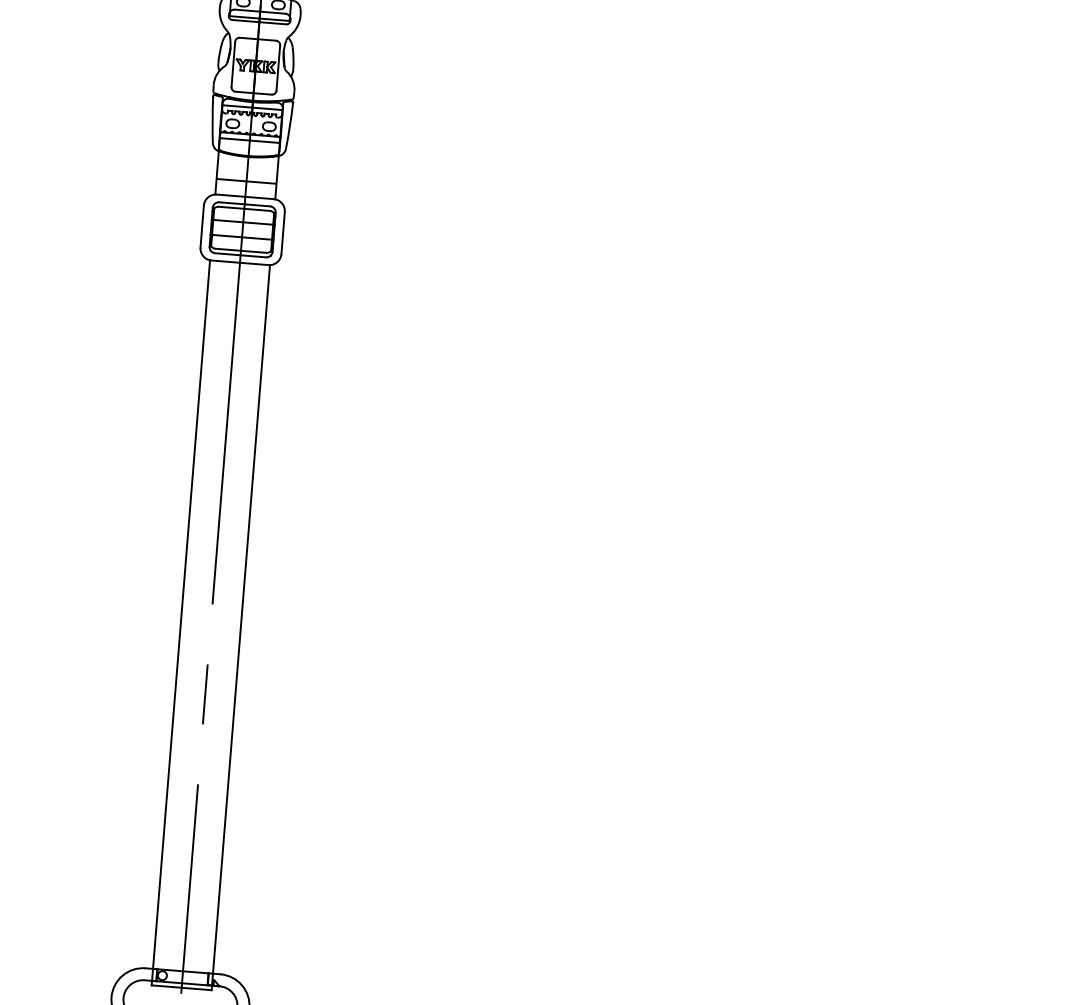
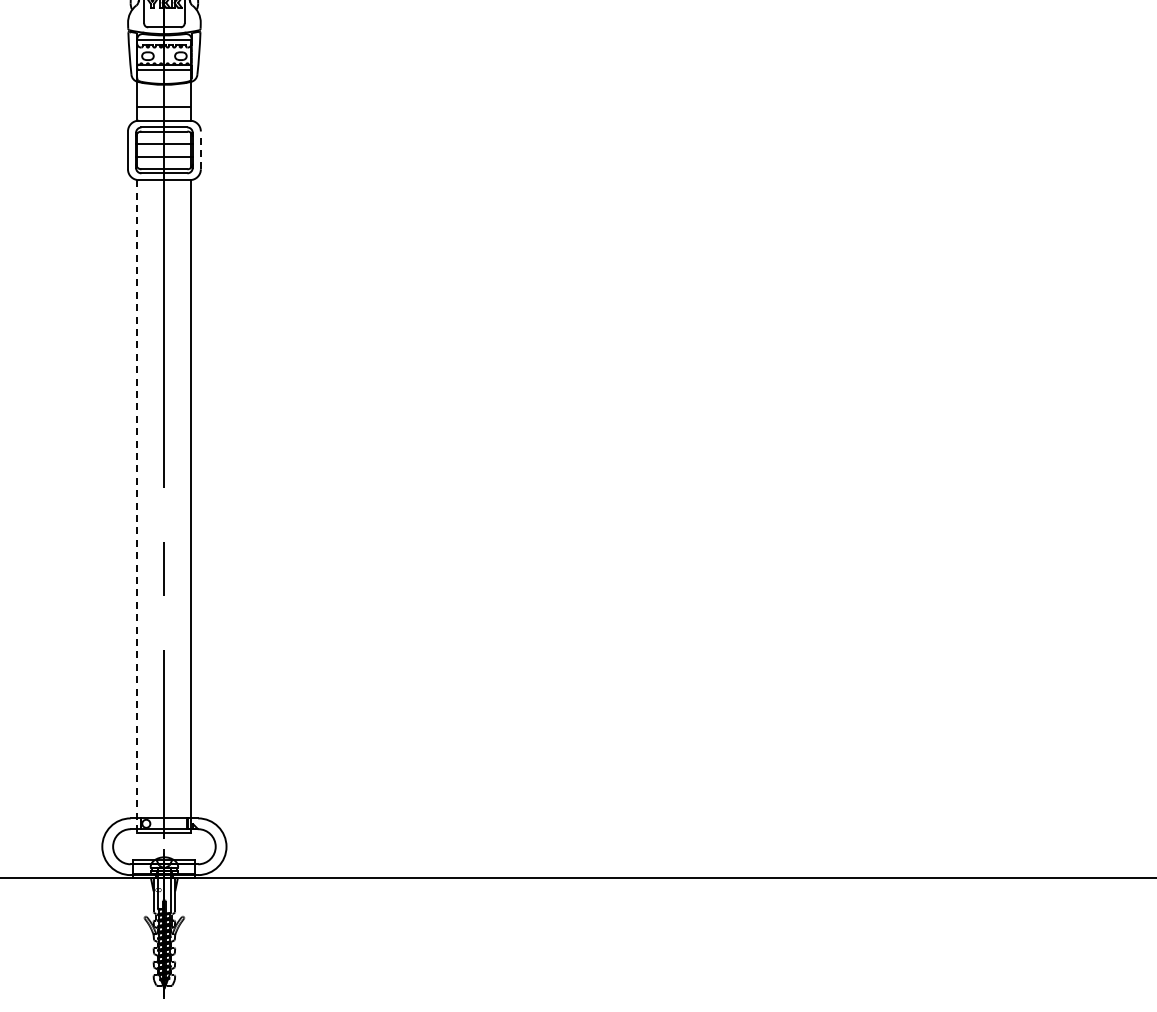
line: (282, 233) -> (200, 150), solid -> dashed
line: (180, 622) -> (137, 506), solid -> dashed

